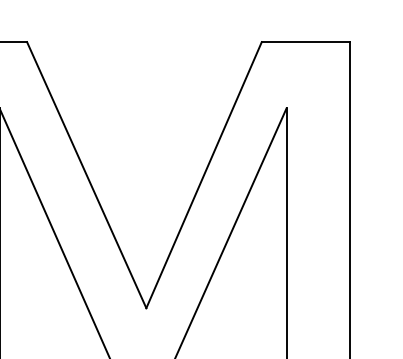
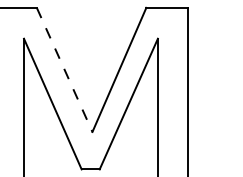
line: (86, 176) -> (64, 70), solid -> dashed

